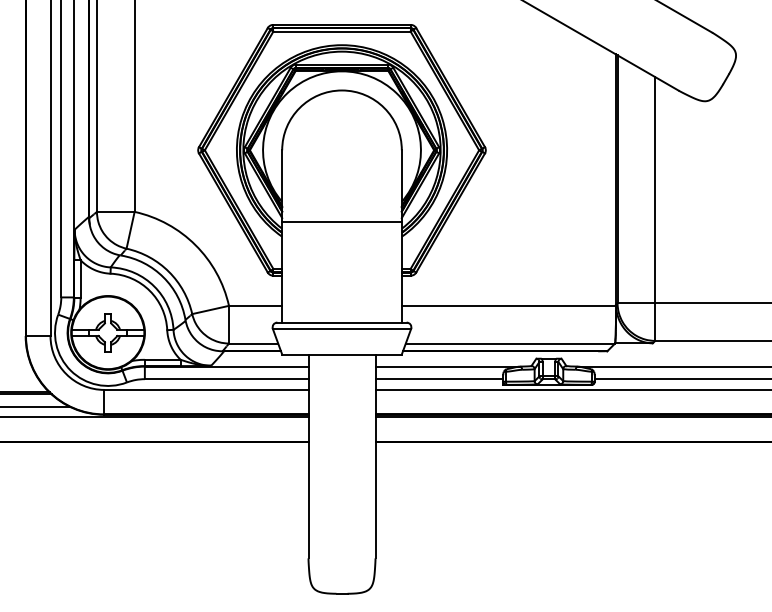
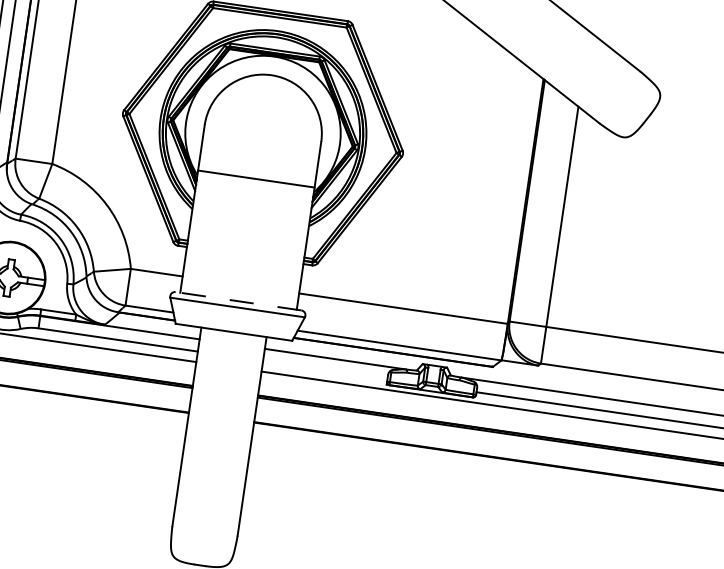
line: (341, 222) -> (255, 179), moved
line: (342, 322) -> (239, 301), solid -> dashed
line: (439, 379) -> (325, 370), removed

